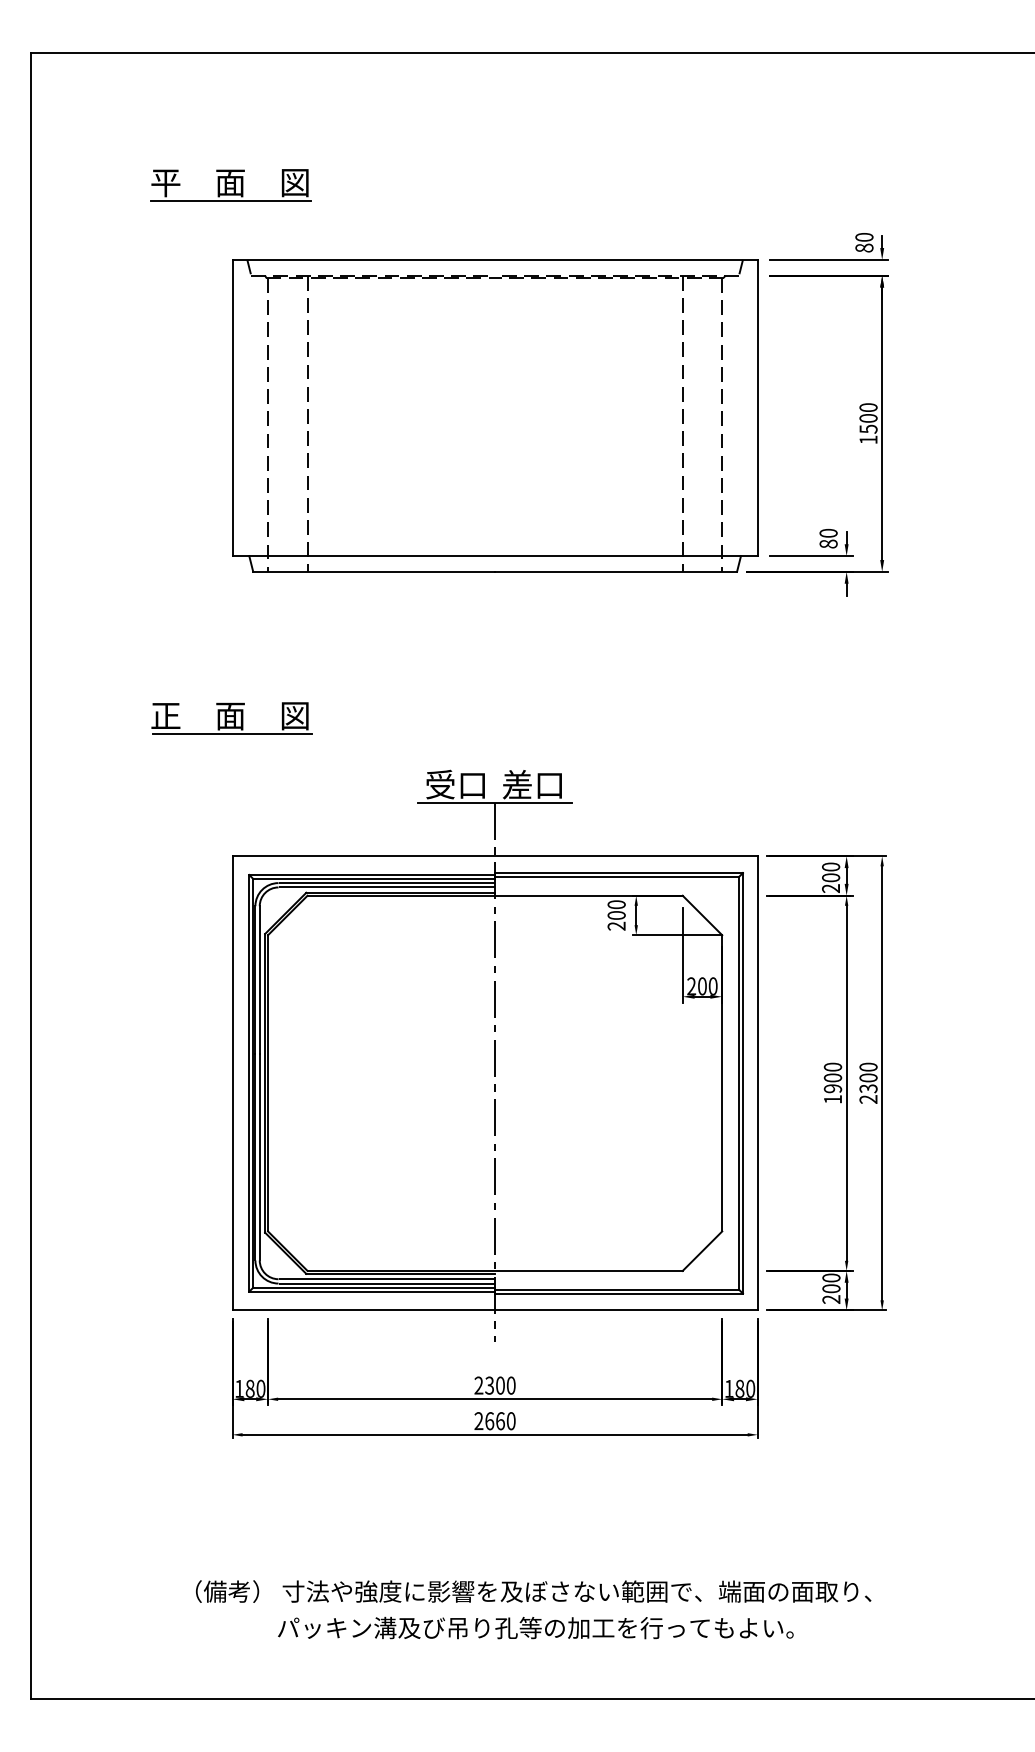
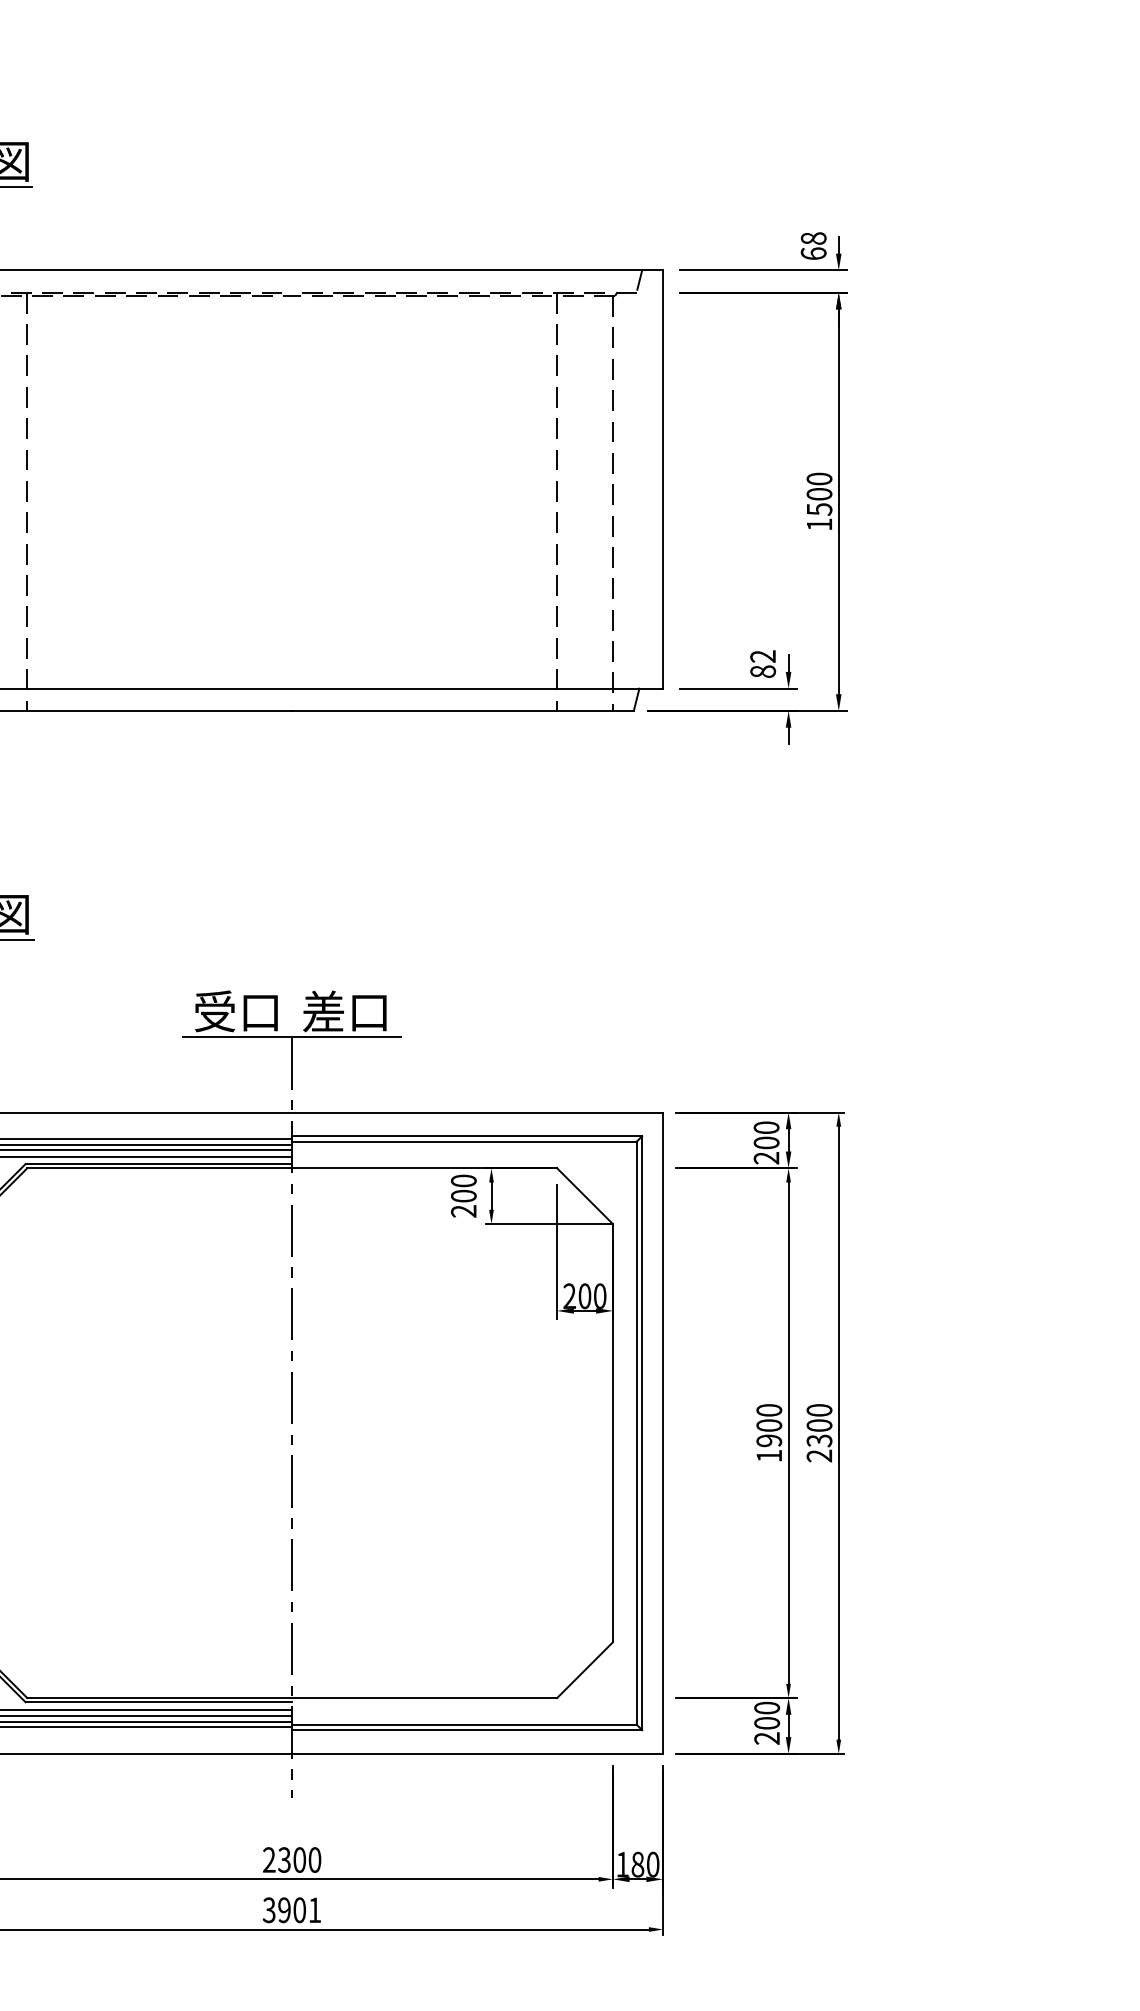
text: (864, 242) -> (813, 245), 80 -> 68
text: (828, 532) -> (762, 655), 80 -> 82
text: (494, 1421) -> (291, 1910), 2660 -> 3901

